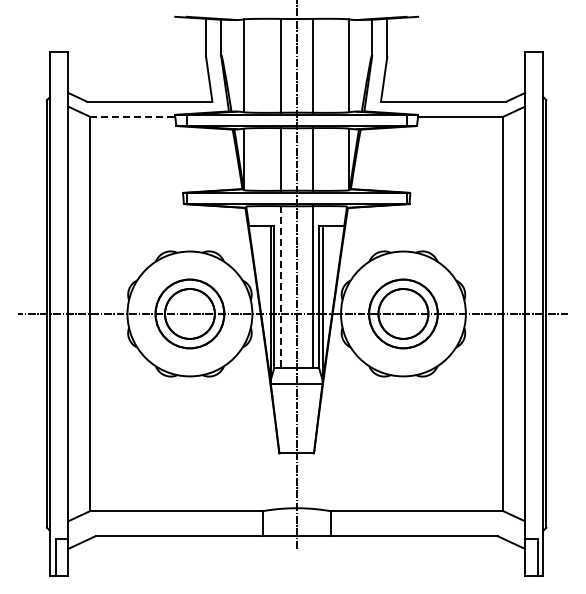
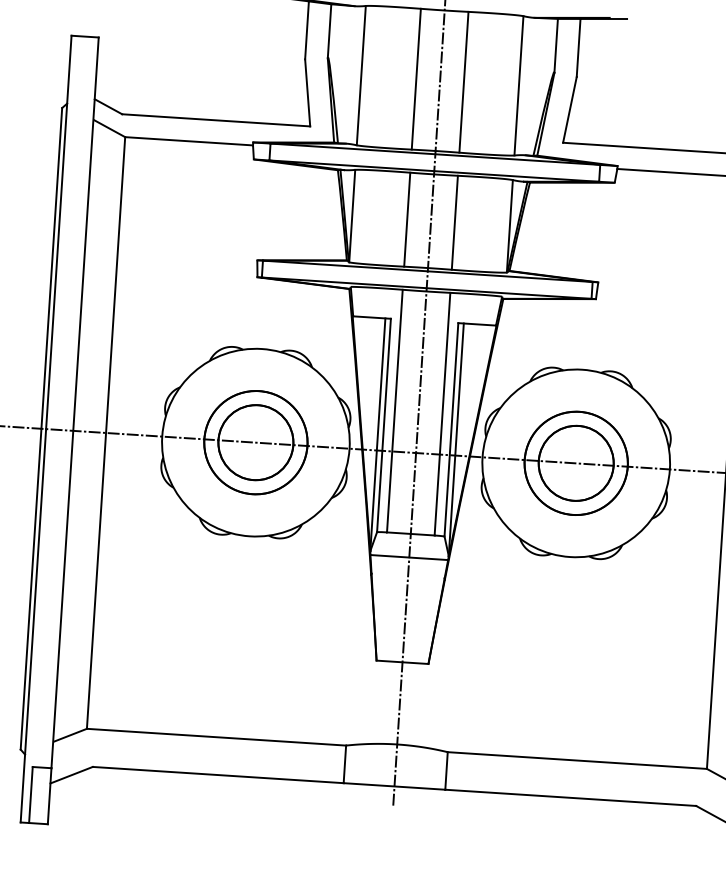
line: (132, 116) -> (188, 140), dashed -> solid
line: (280, 287) -> (394, 411), dashed -> solid

